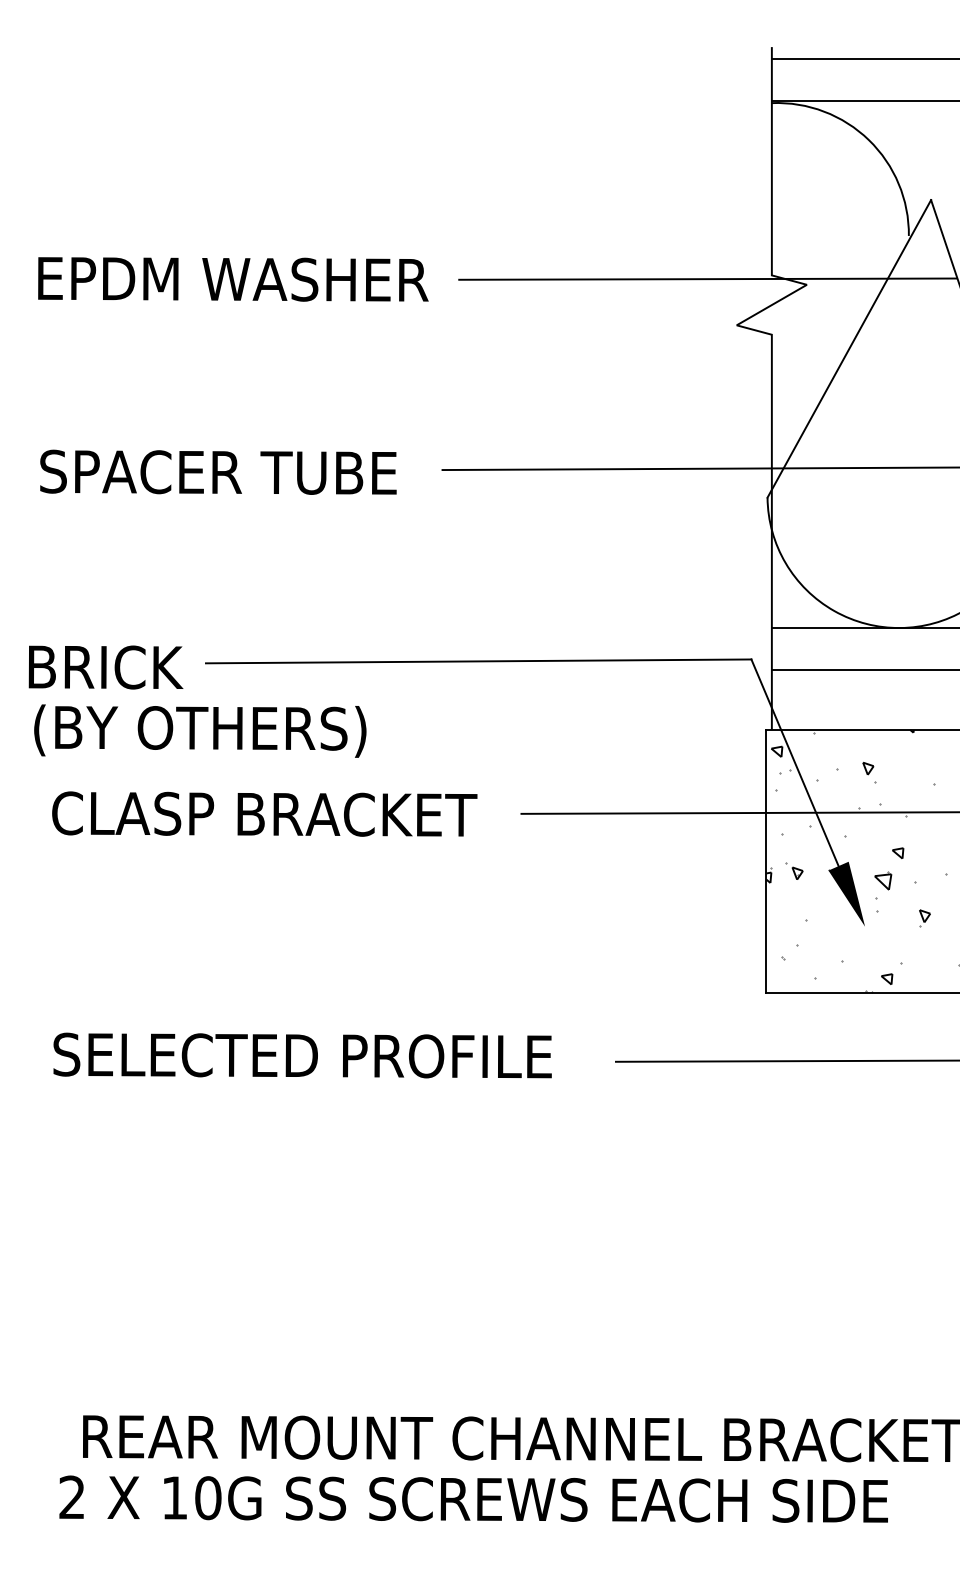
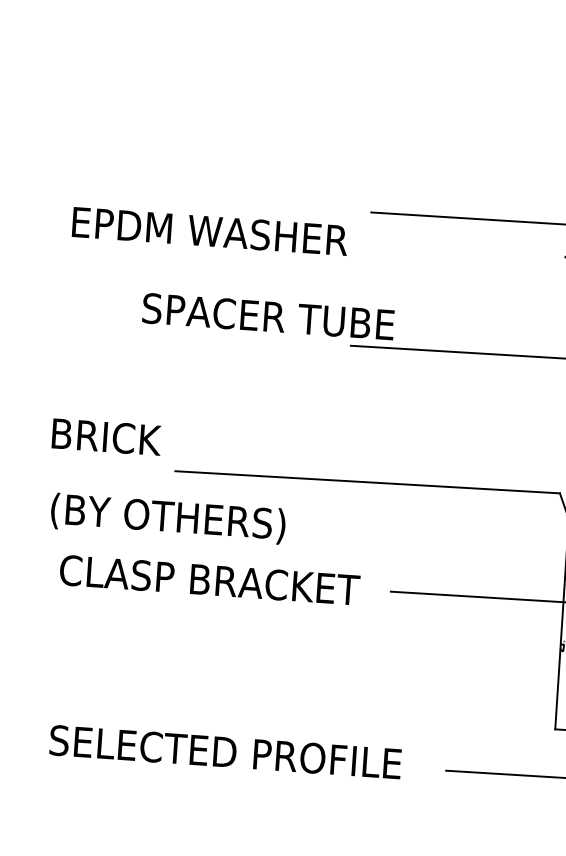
text: (233, 279) -> (210, 231), moved
text: (218, 471) -> (268, 316), moved
text: (105, 667) -> (106, 437), moved

